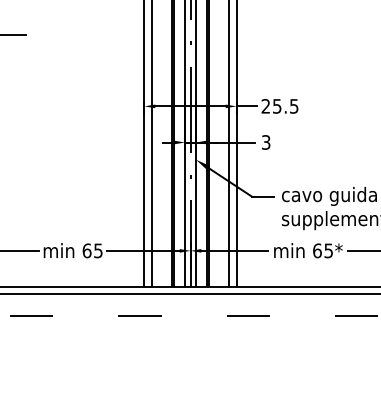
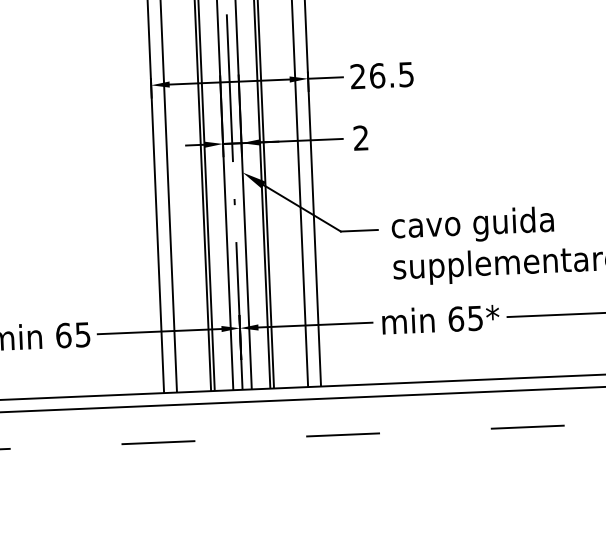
text: (276, 106) -> (376, 76), 25.5 -> 26.5
text: (266, 142) -> (361, 138), 3 -> 2

